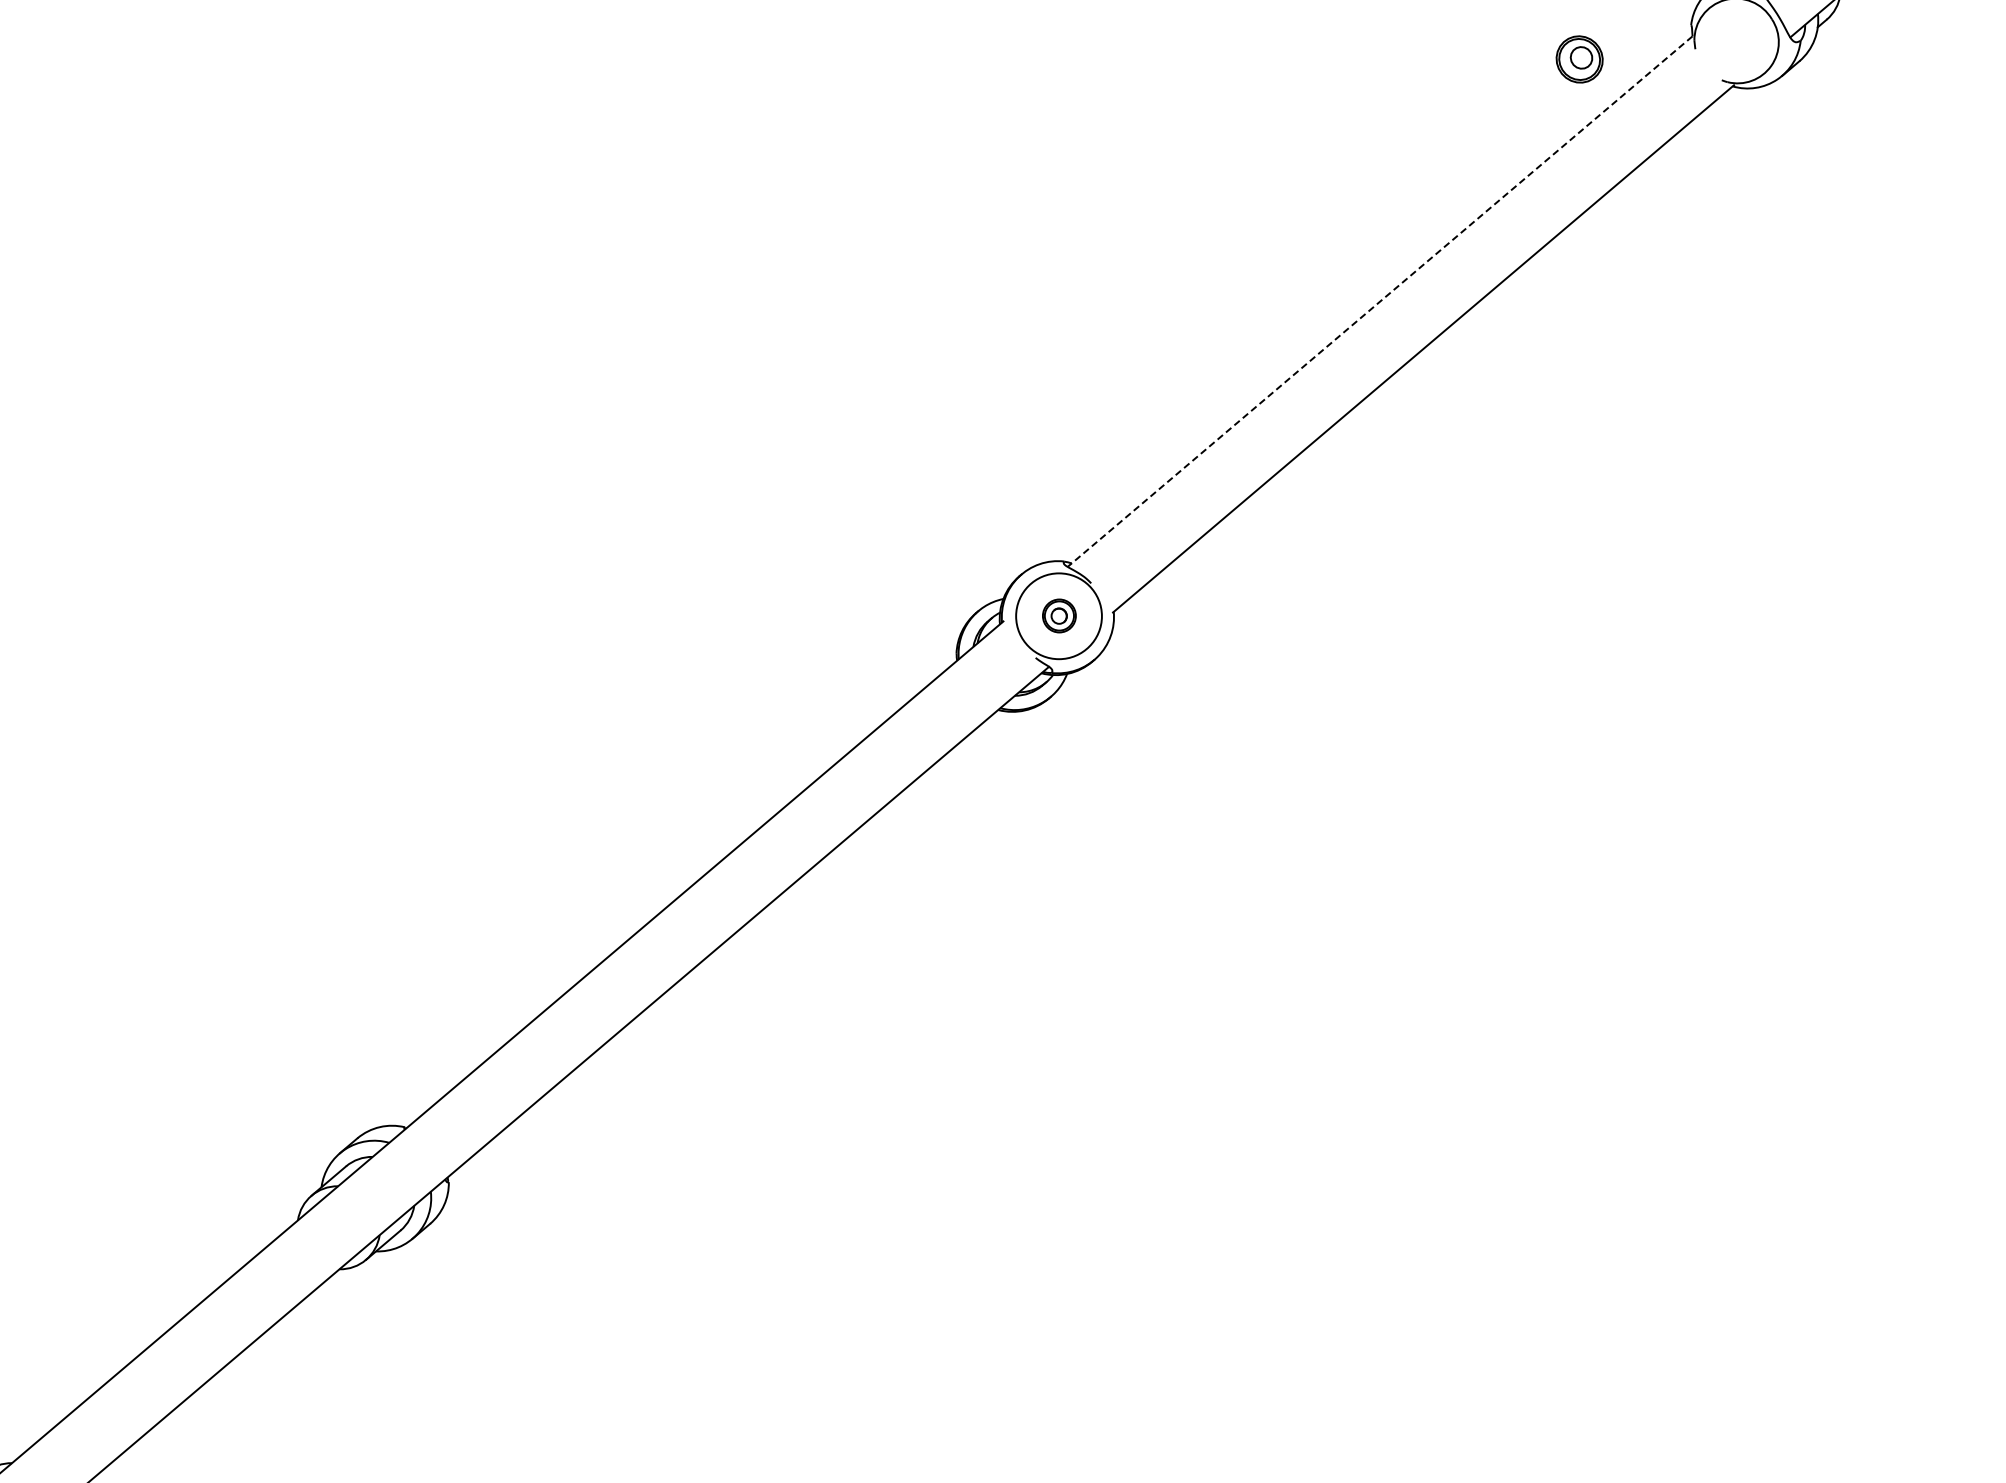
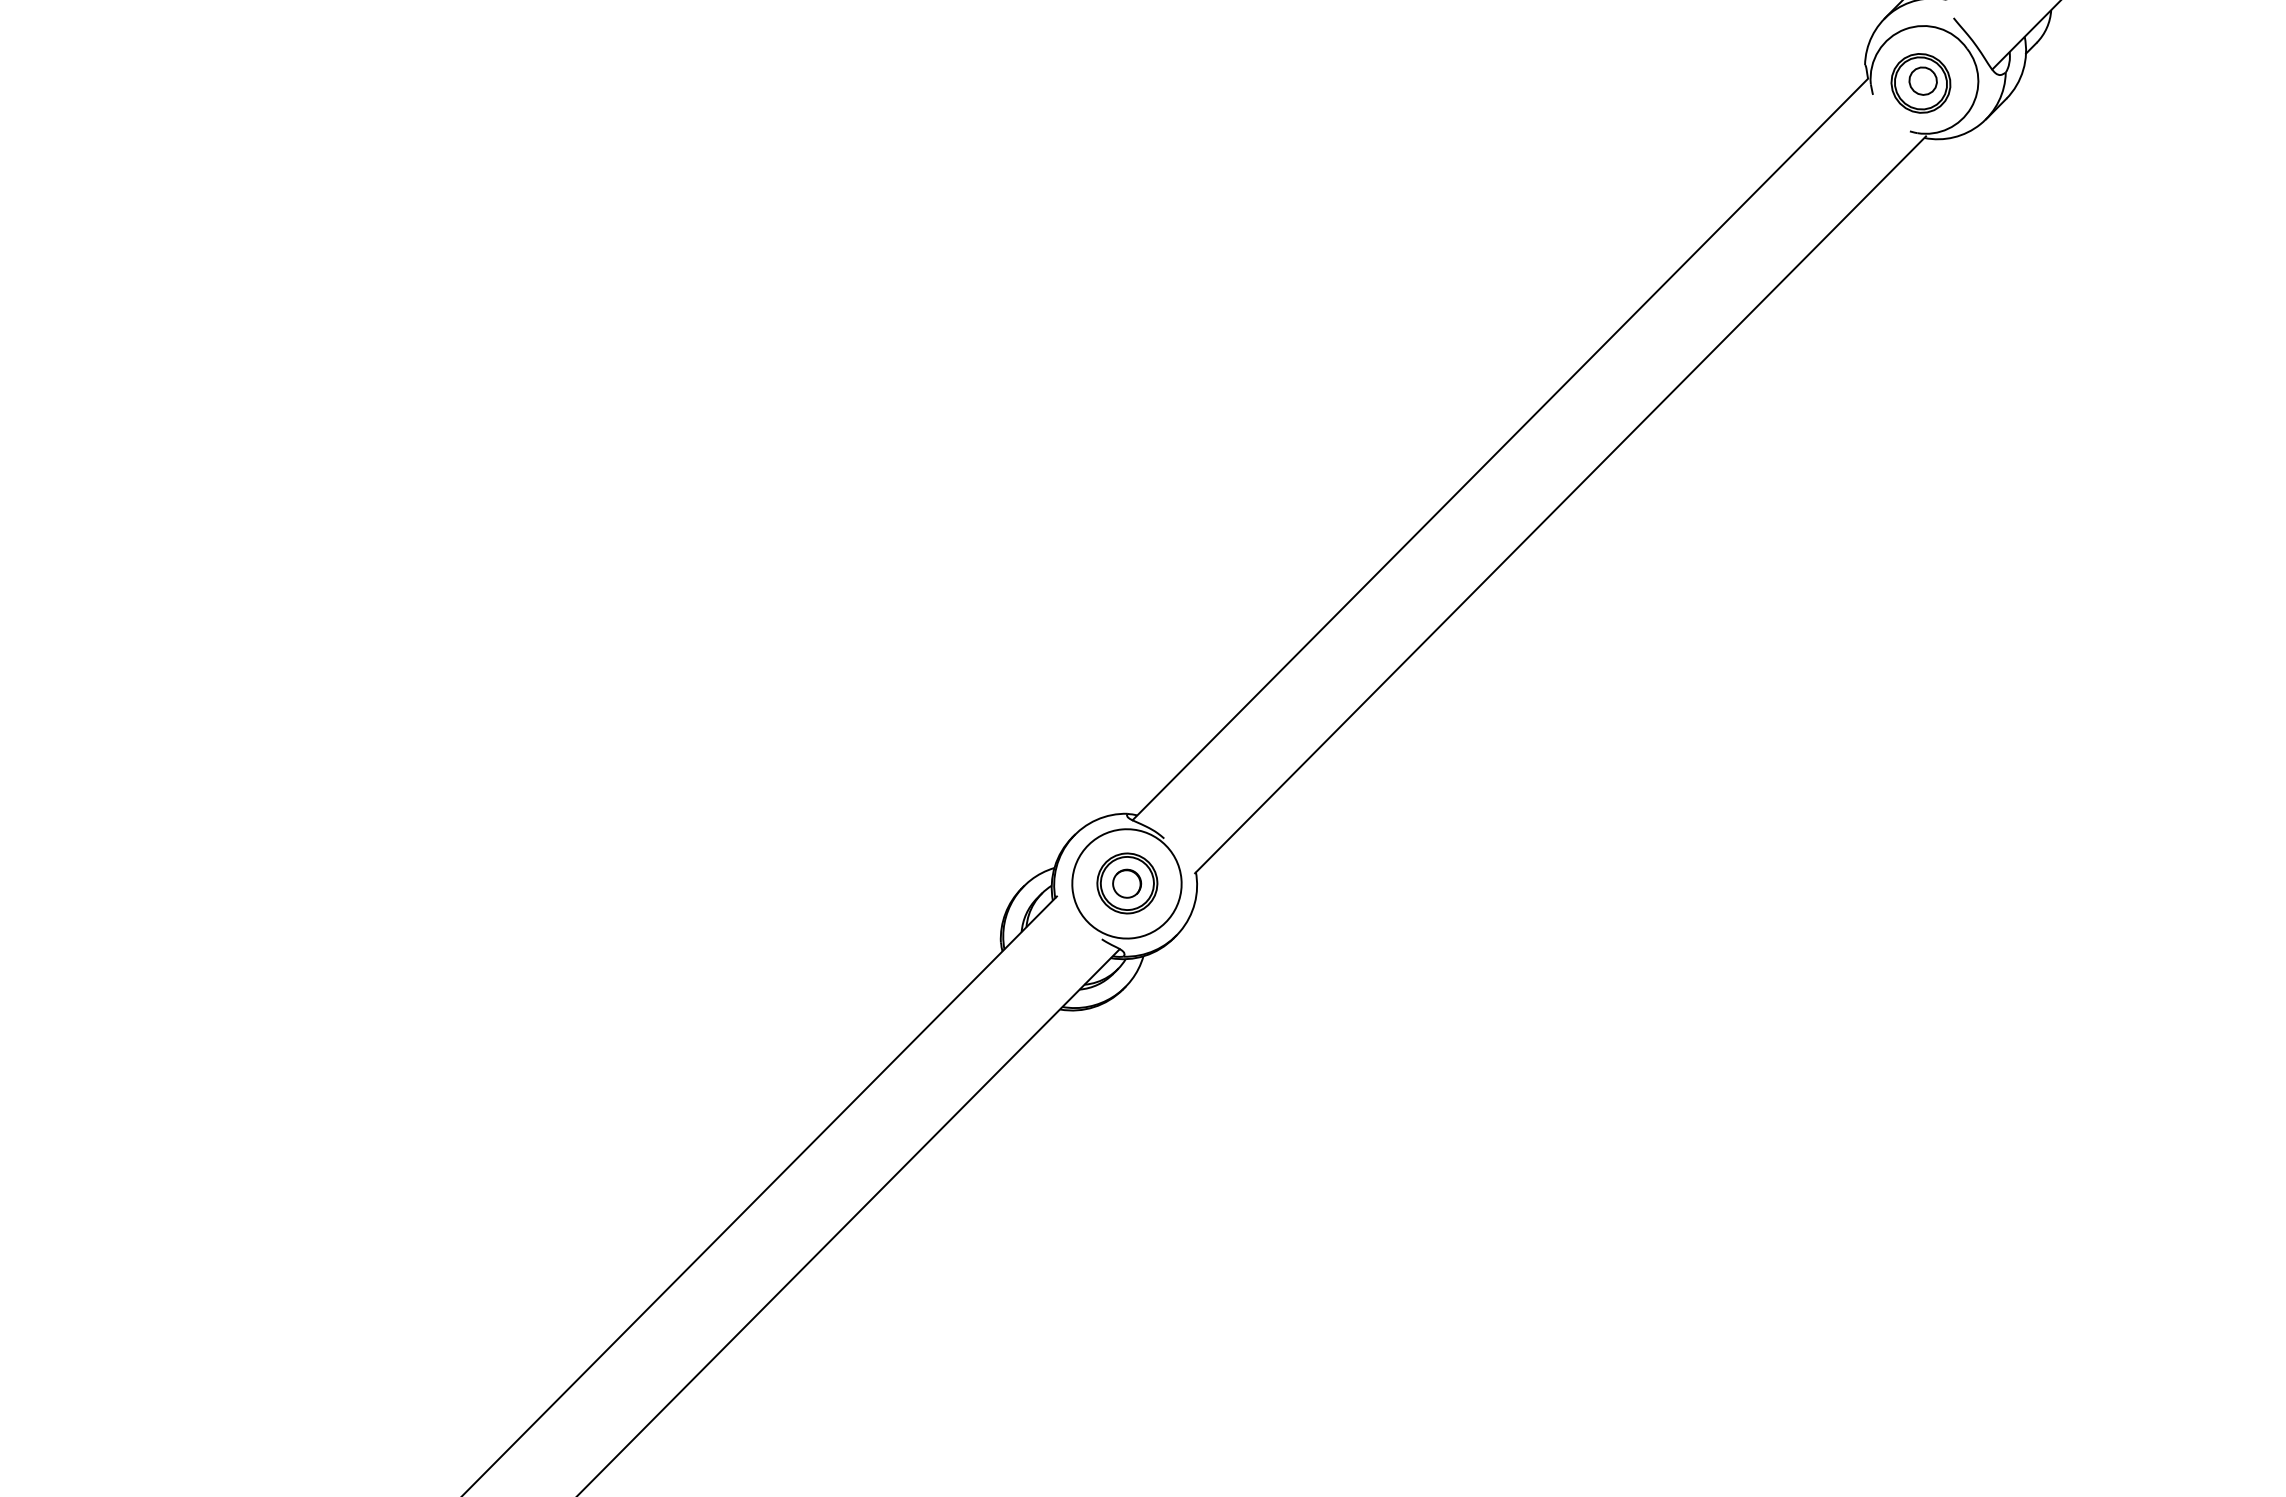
part: (1579, 59) -> (1920, 83), moved
line: (1380, 301) -> (1500, 449), dashed -> solid
part: (1059, 615) -> (1127, 882), size x1.43

